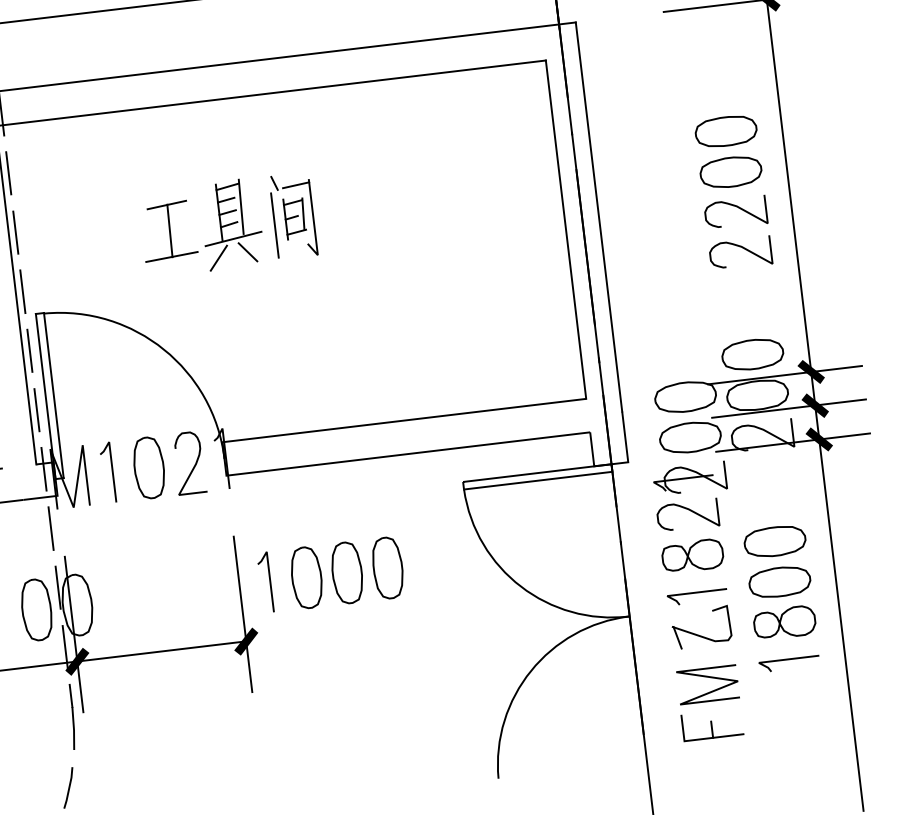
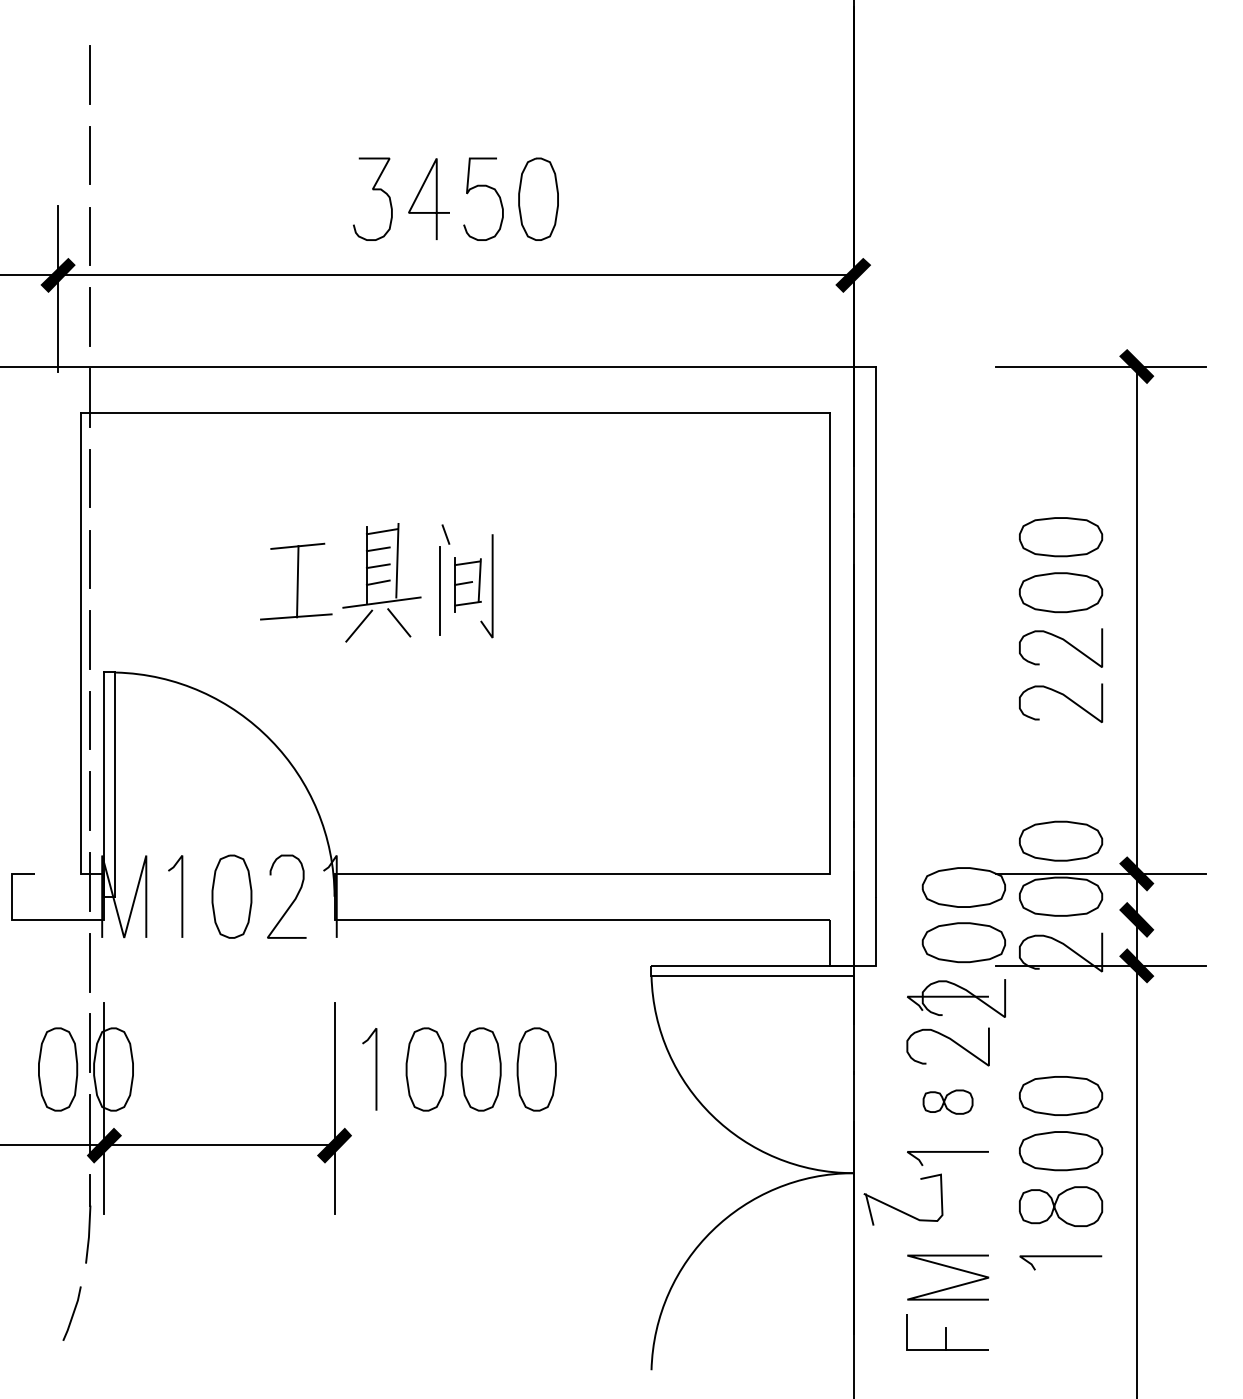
line: (296, 185) -> (474, 540), removed
line: (788, 408) -> (1100, 919), removed
part: (692, 555) -> (947, 1101), size x0.6
part: (699, 635) -> (899, 1209), moved

